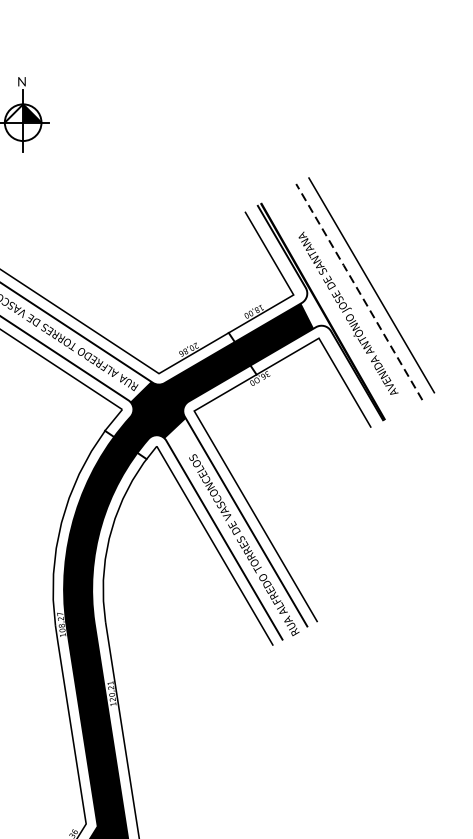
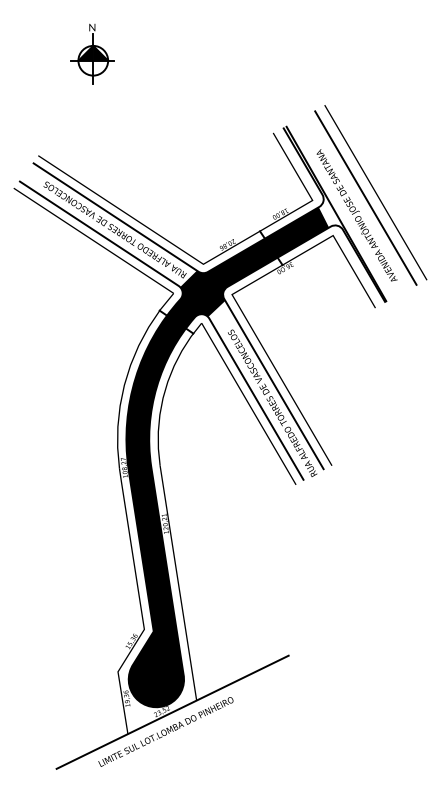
fill: (13, 112) -> (85, 52), added
line: (358, 291) -> (365, 197), dashed -> solid

